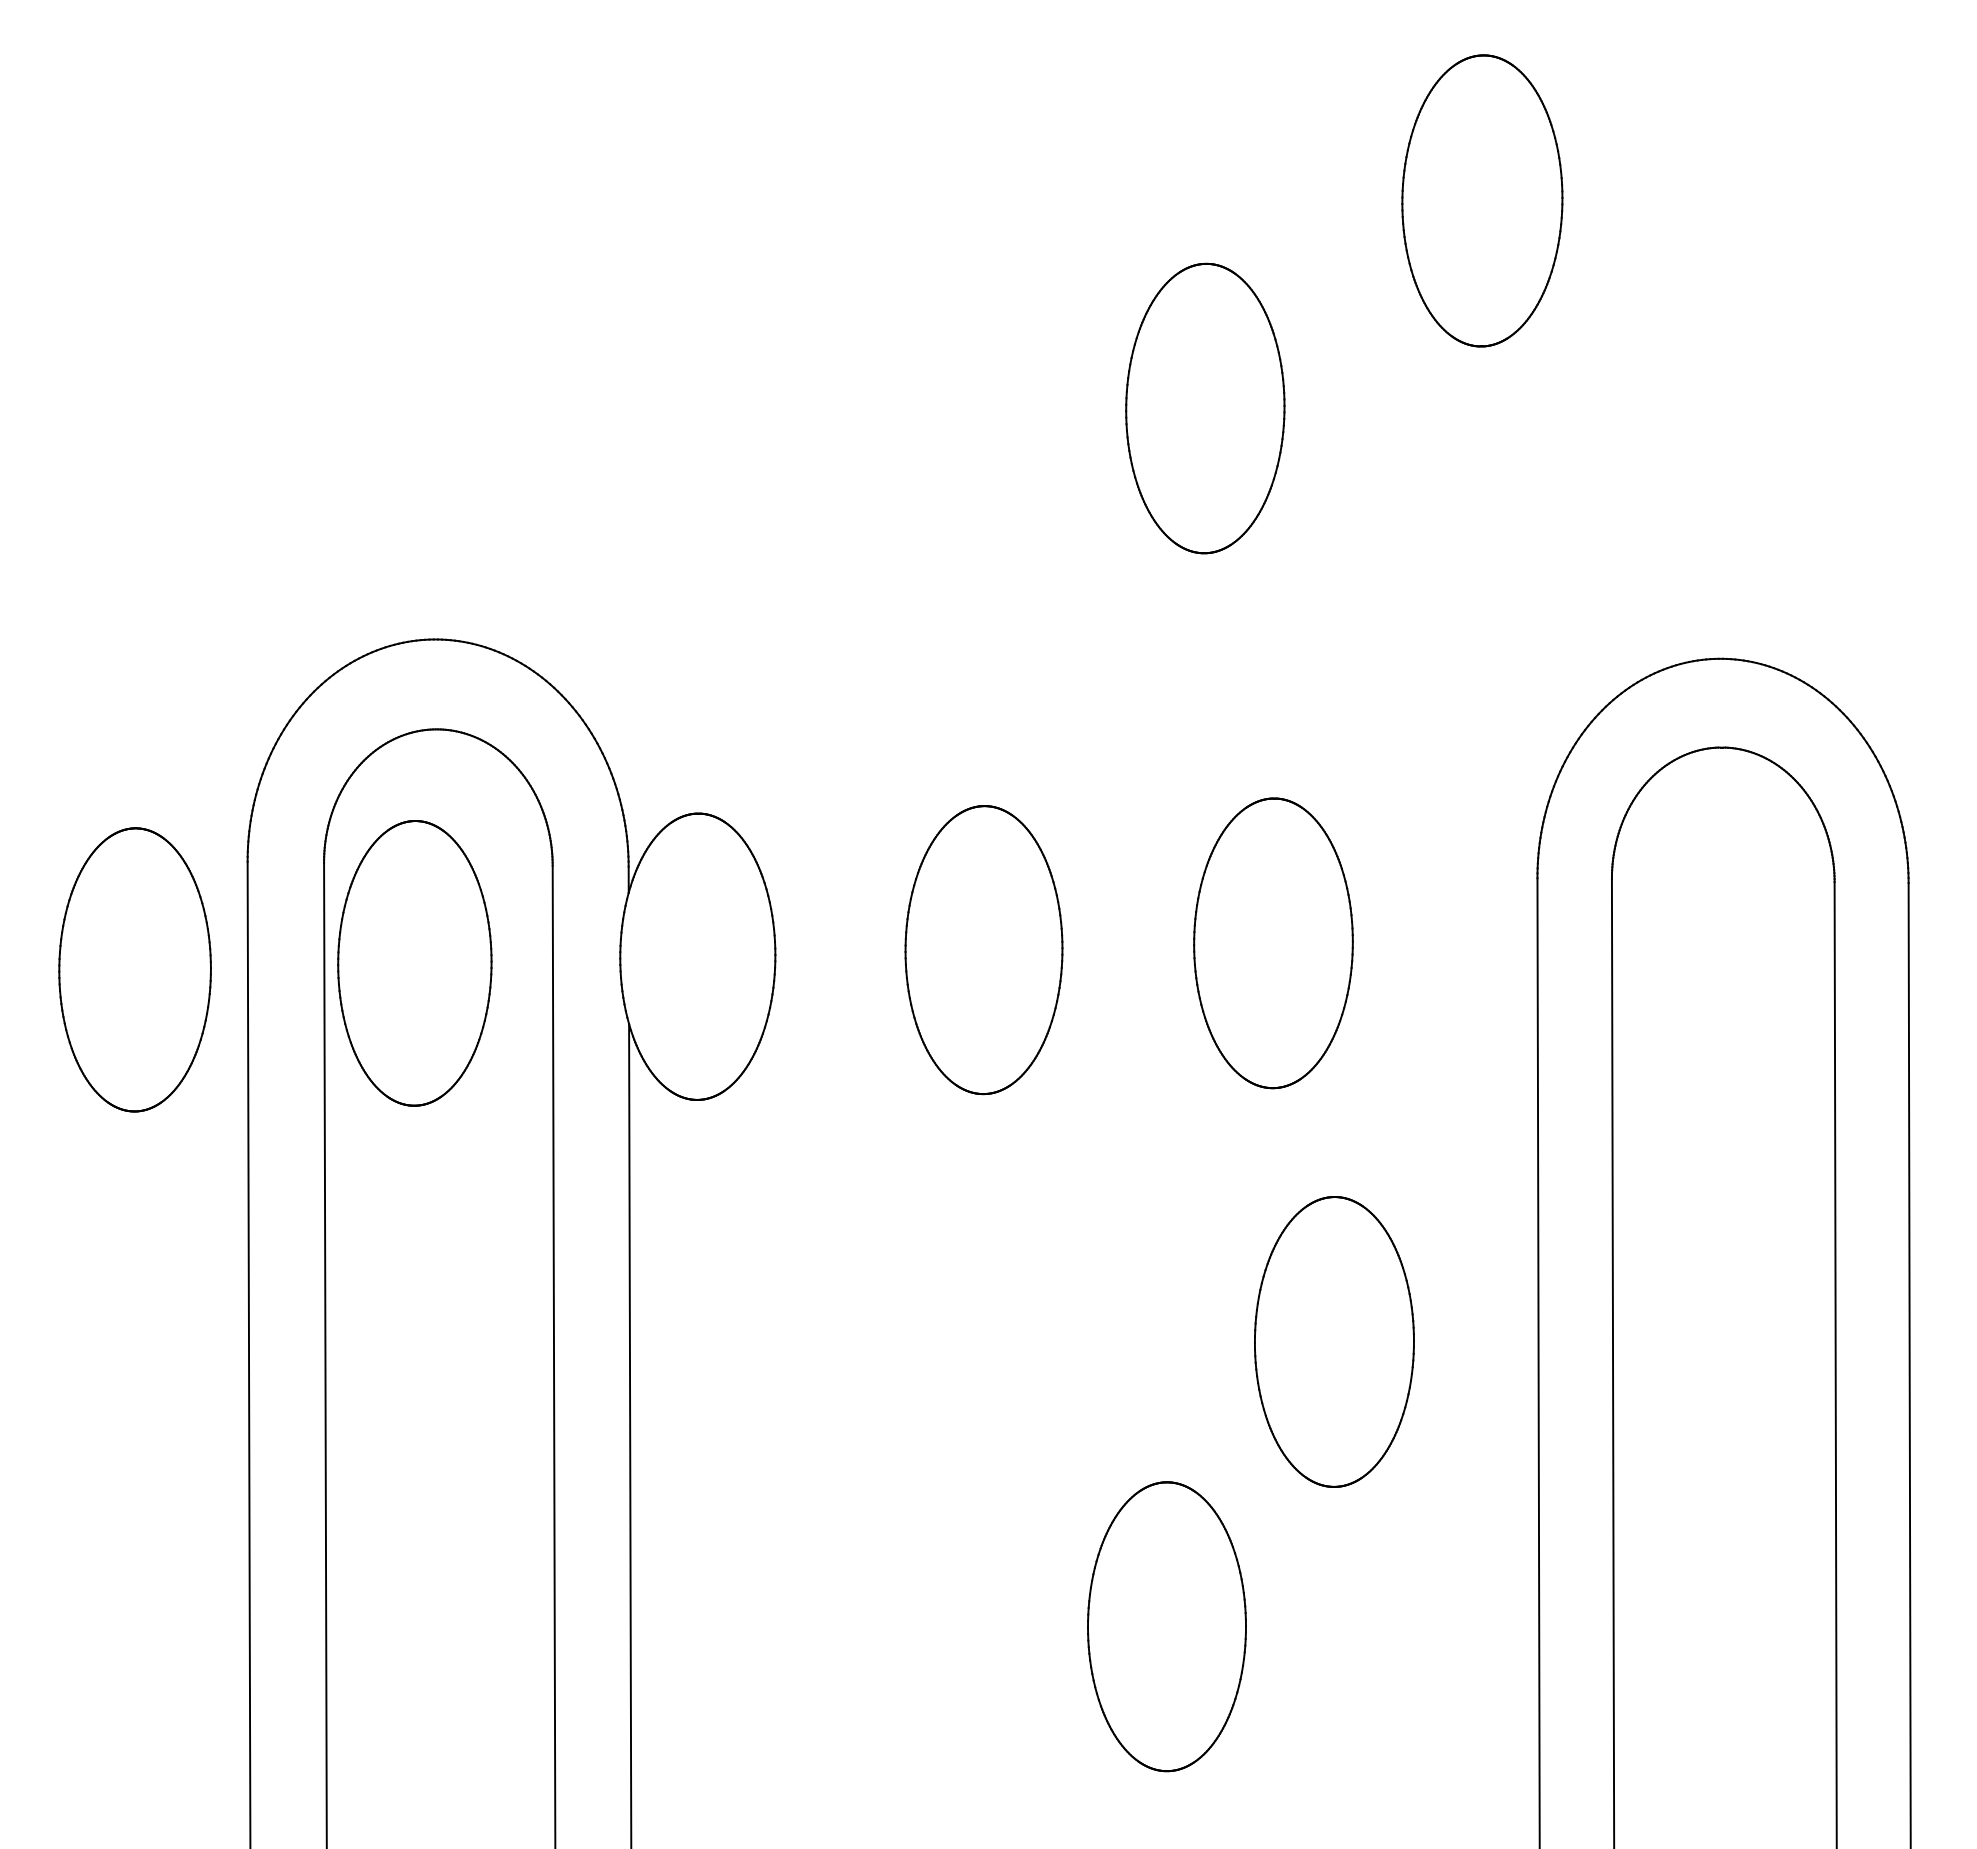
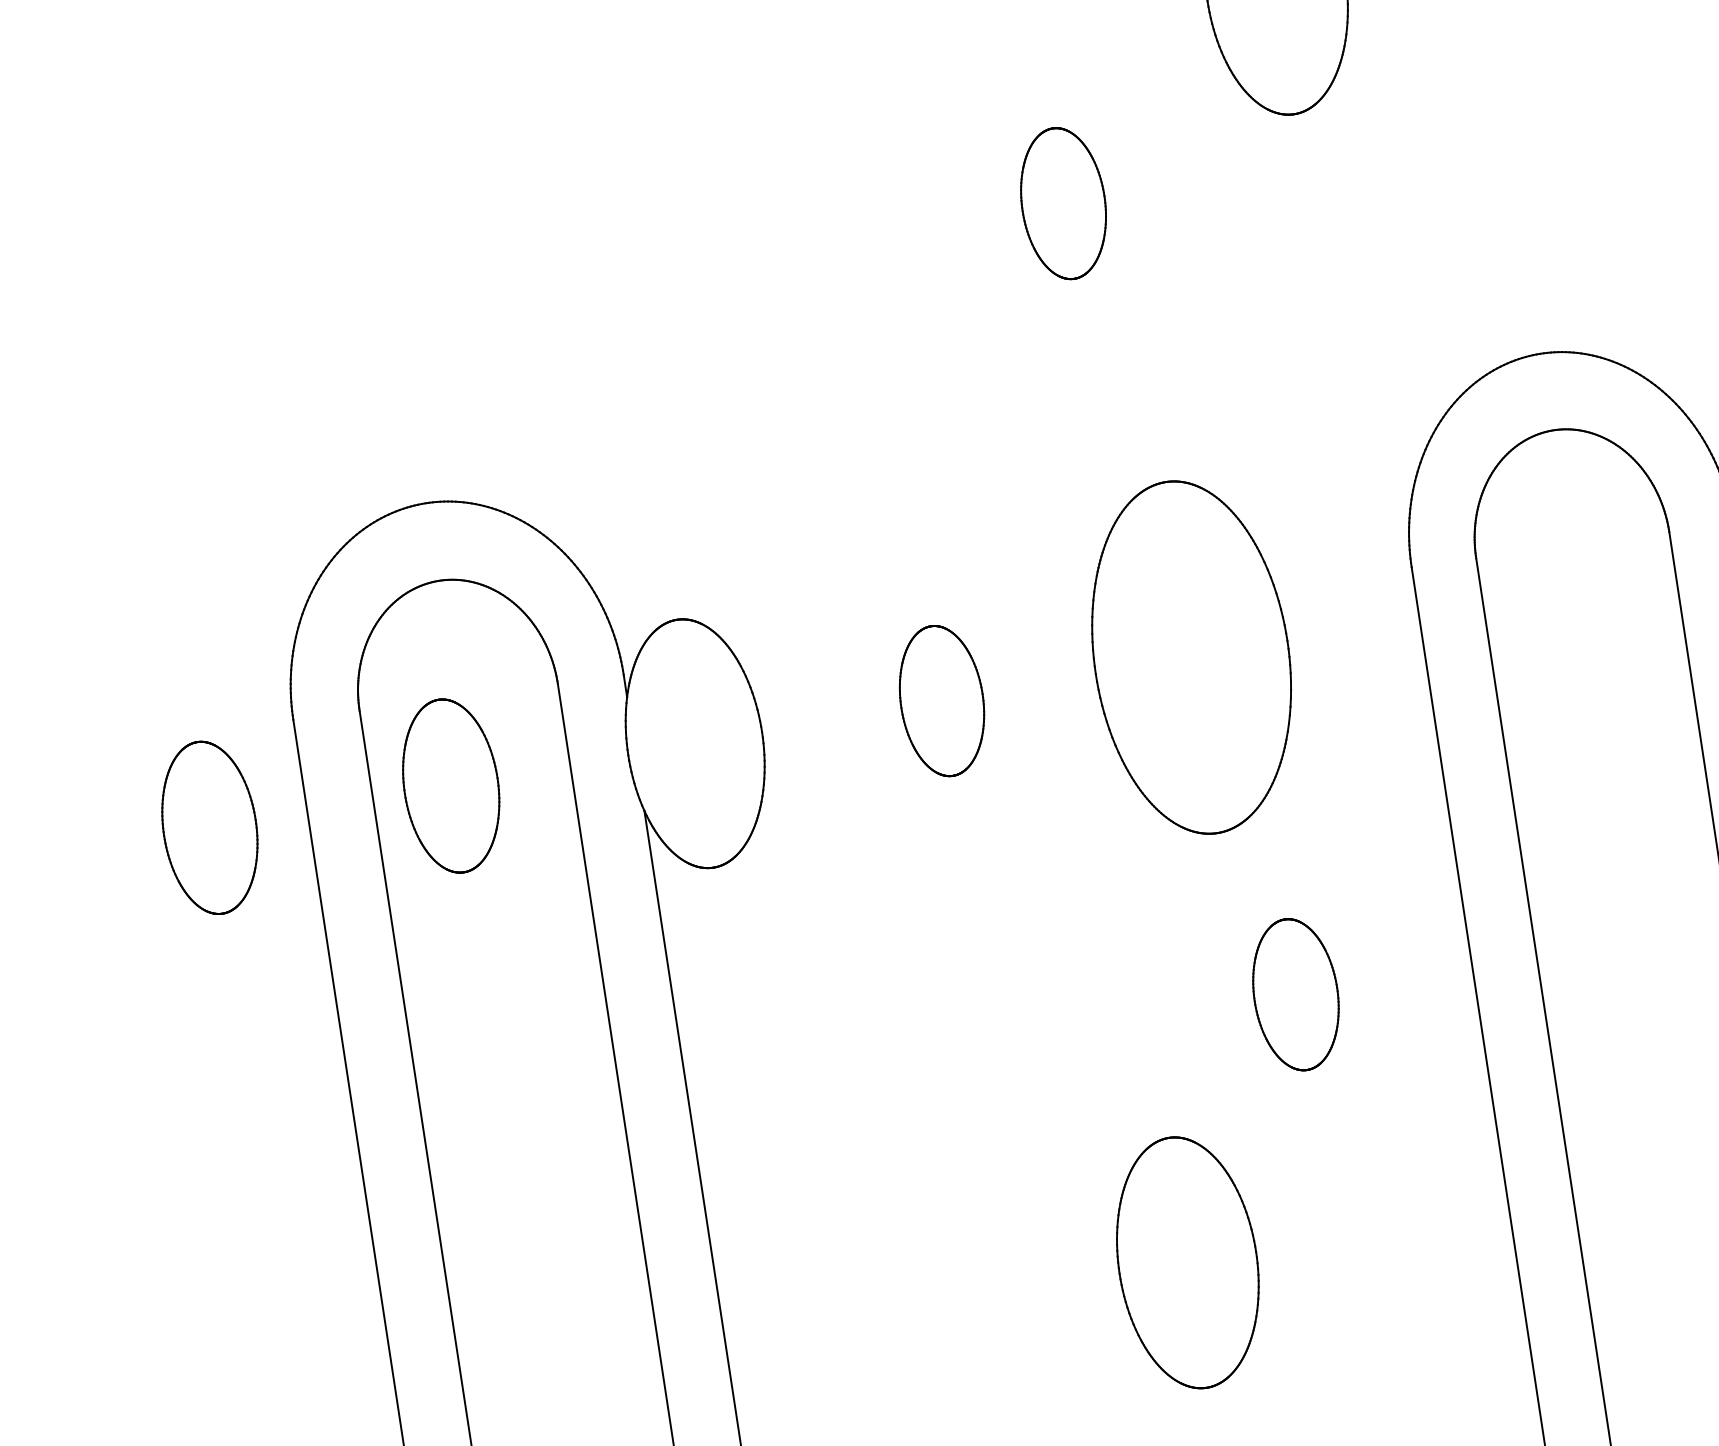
part: (1205, 408) -> (1063, 203), size x0.6
part: (1273, 943) -> (1191, 657), size x1.4
part: (983, 950) -> (941, 701), size x0.6
part: (414, 963) -> (450, 786), size x0.7
part: (134, 969) -> (209, 827), size x0.7
part: (1334, 1341) -> (1295, 994), size x0.6

